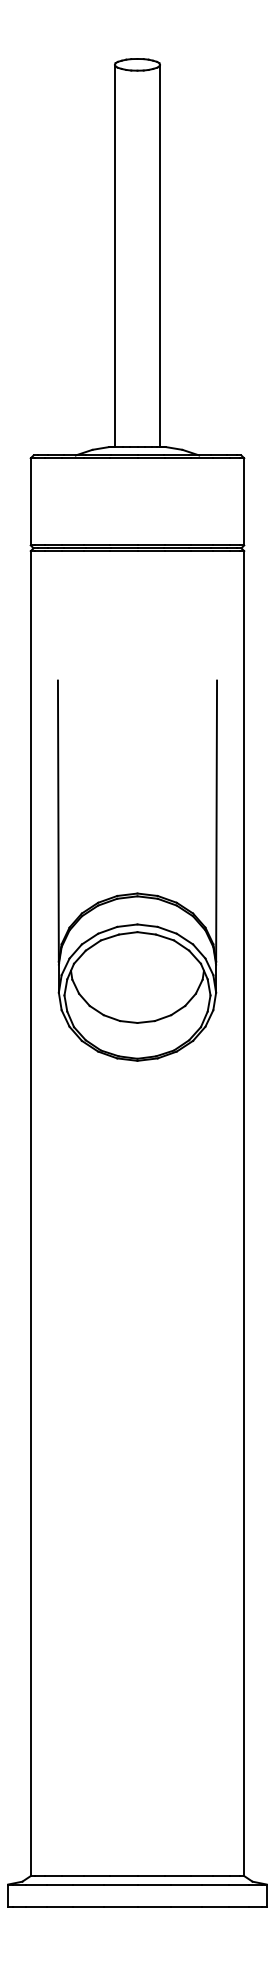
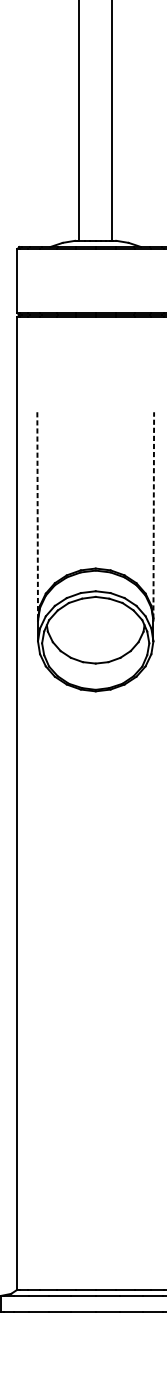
line: (58, 821) -> (37, 515), solid -> dashed
line: (216, 821) -> (153, 515), solid -> dashed

